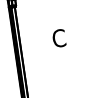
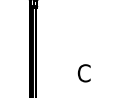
text: (58, 38) -> (83, 73), moved

